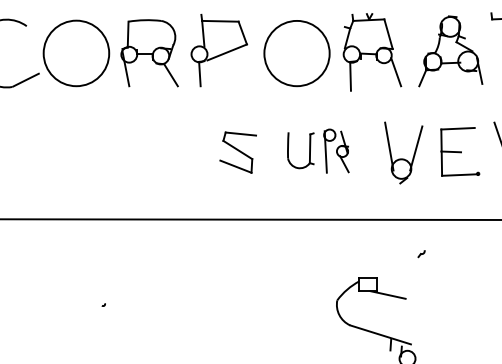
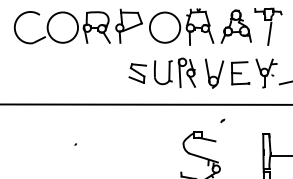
part: (317, 150) -> (174, 72), size x1.43

